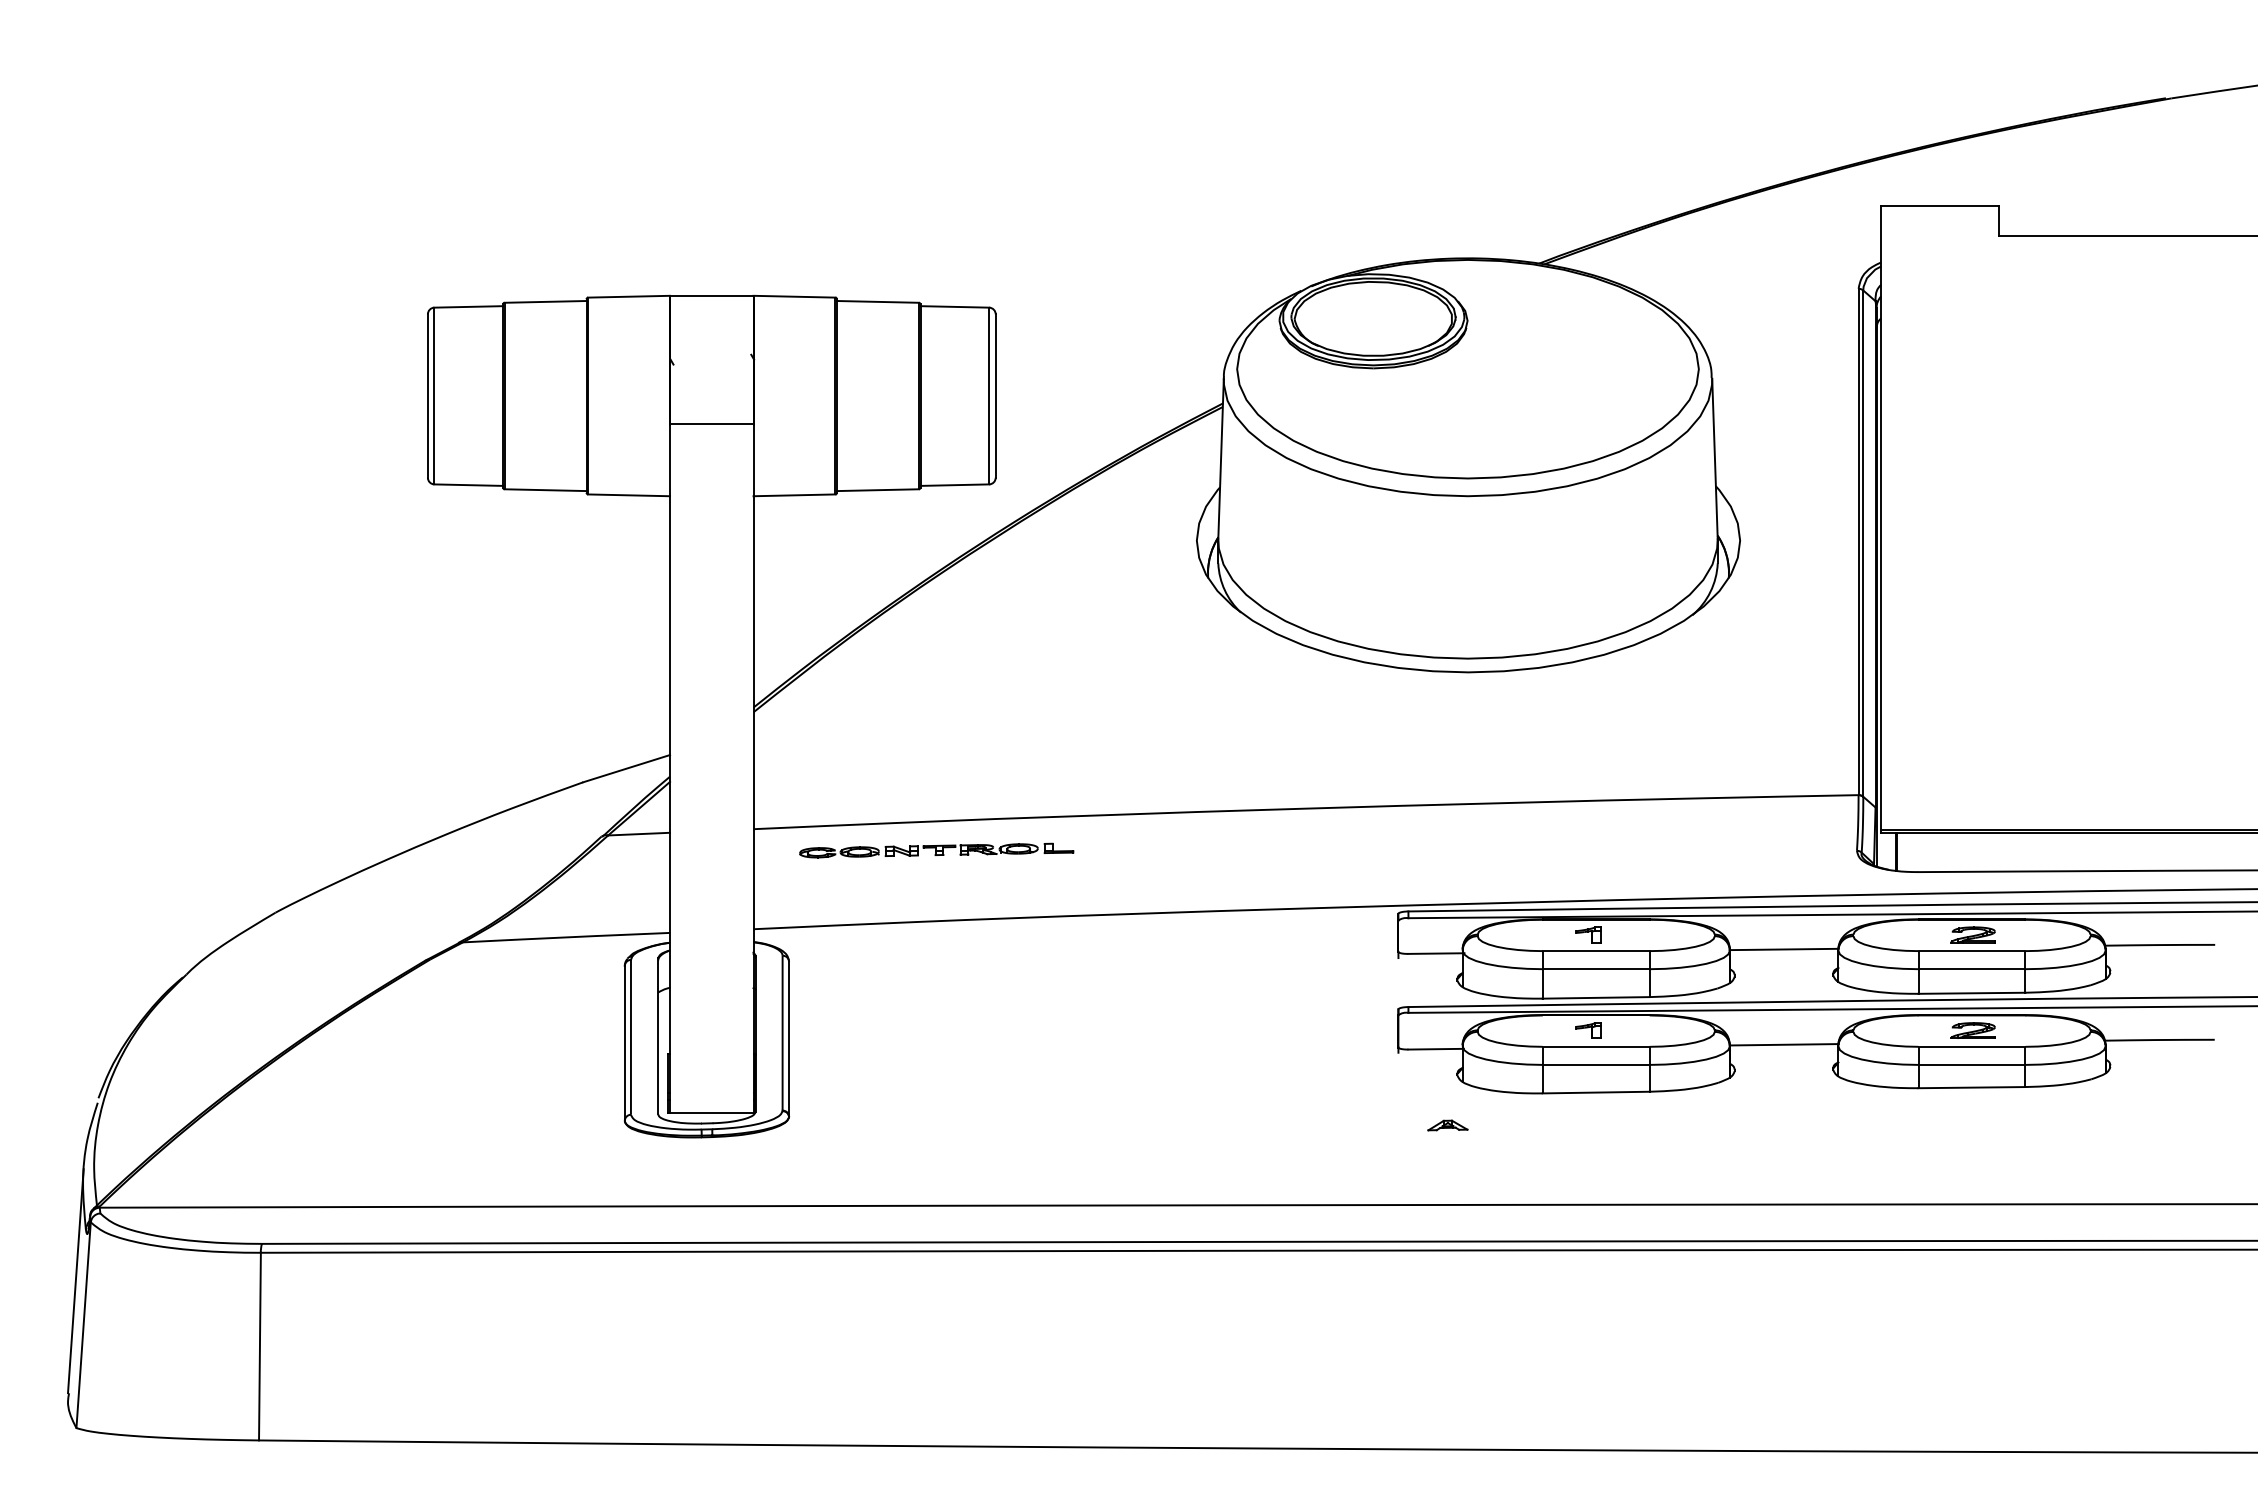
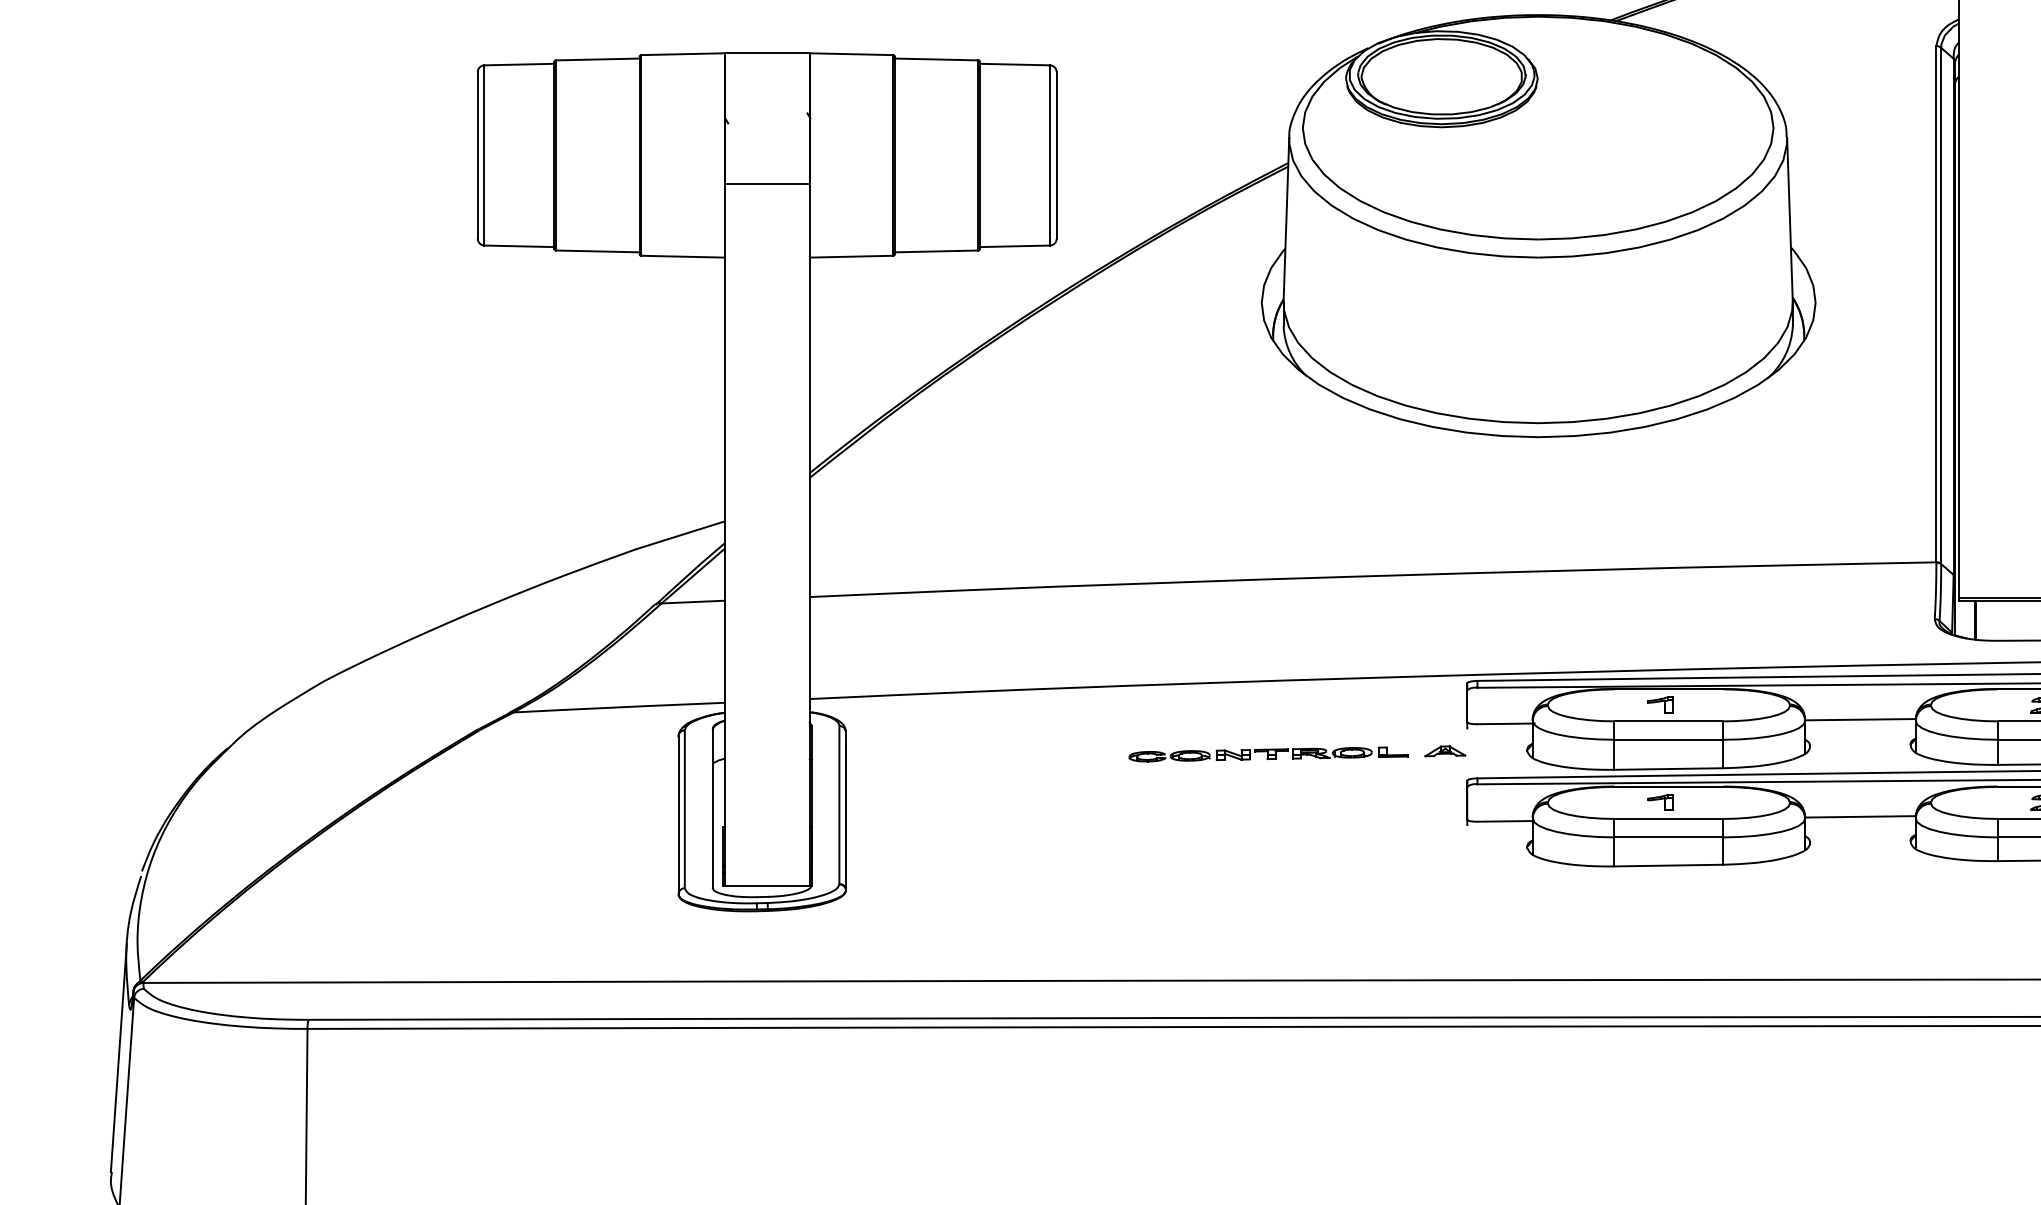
part: (936, 850) -> (1268, 754), moved
part: (1447, 1125) -> (1444, 751), moved

